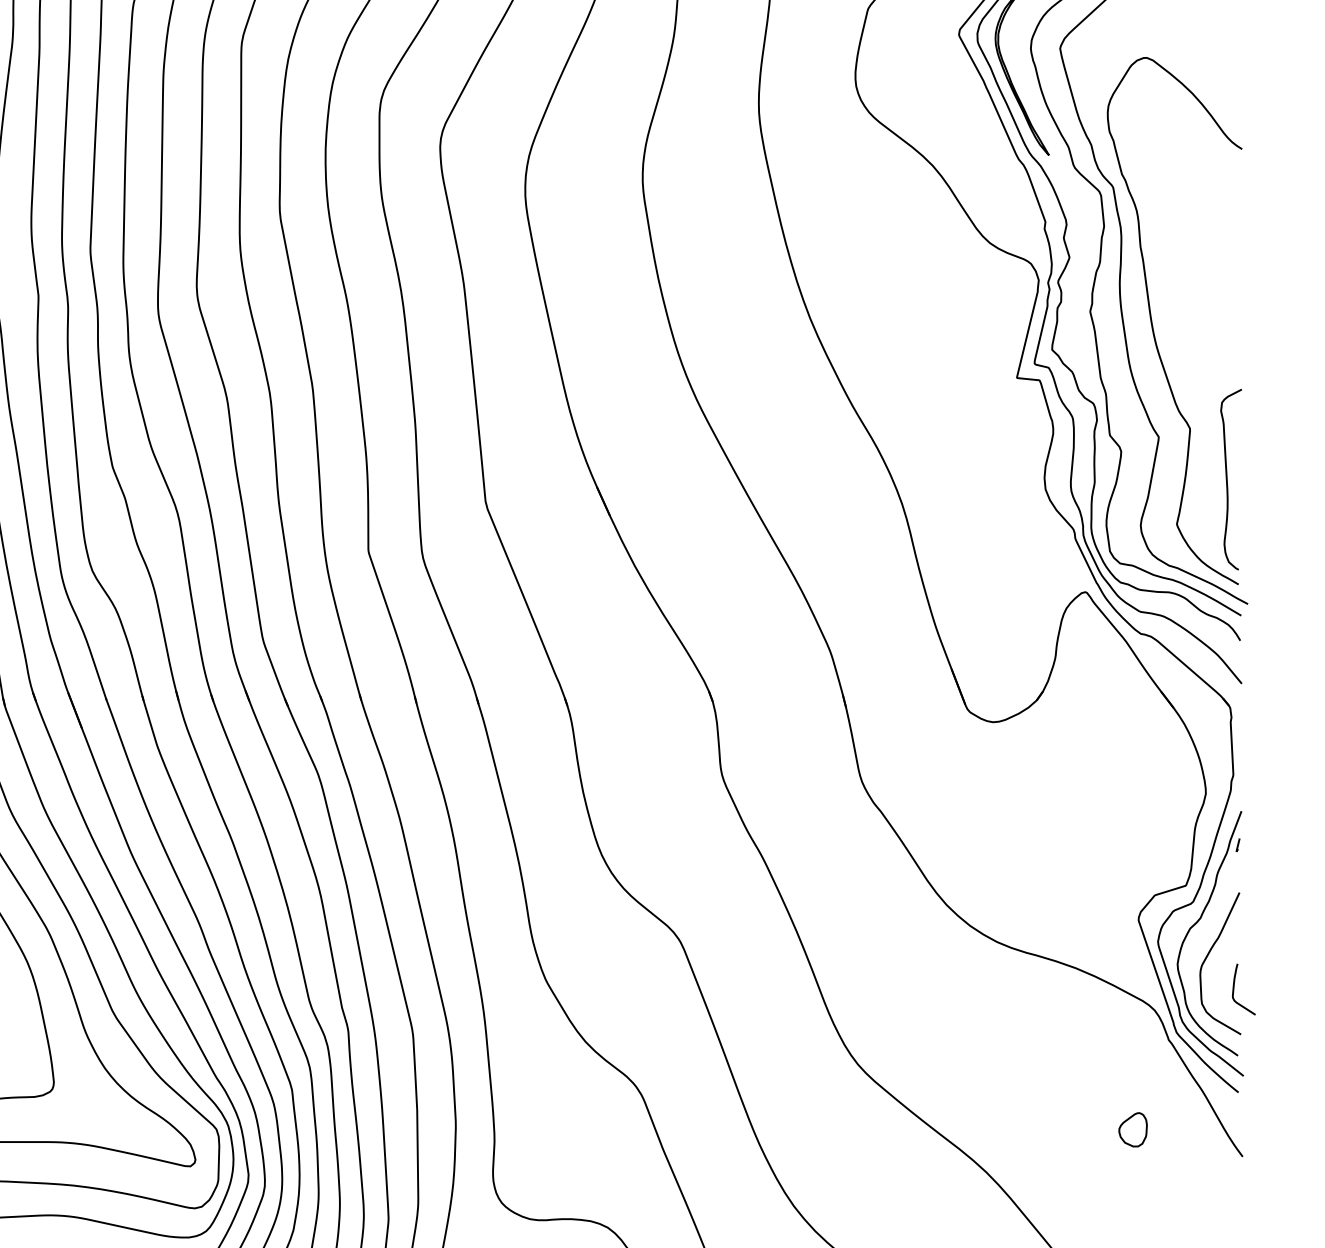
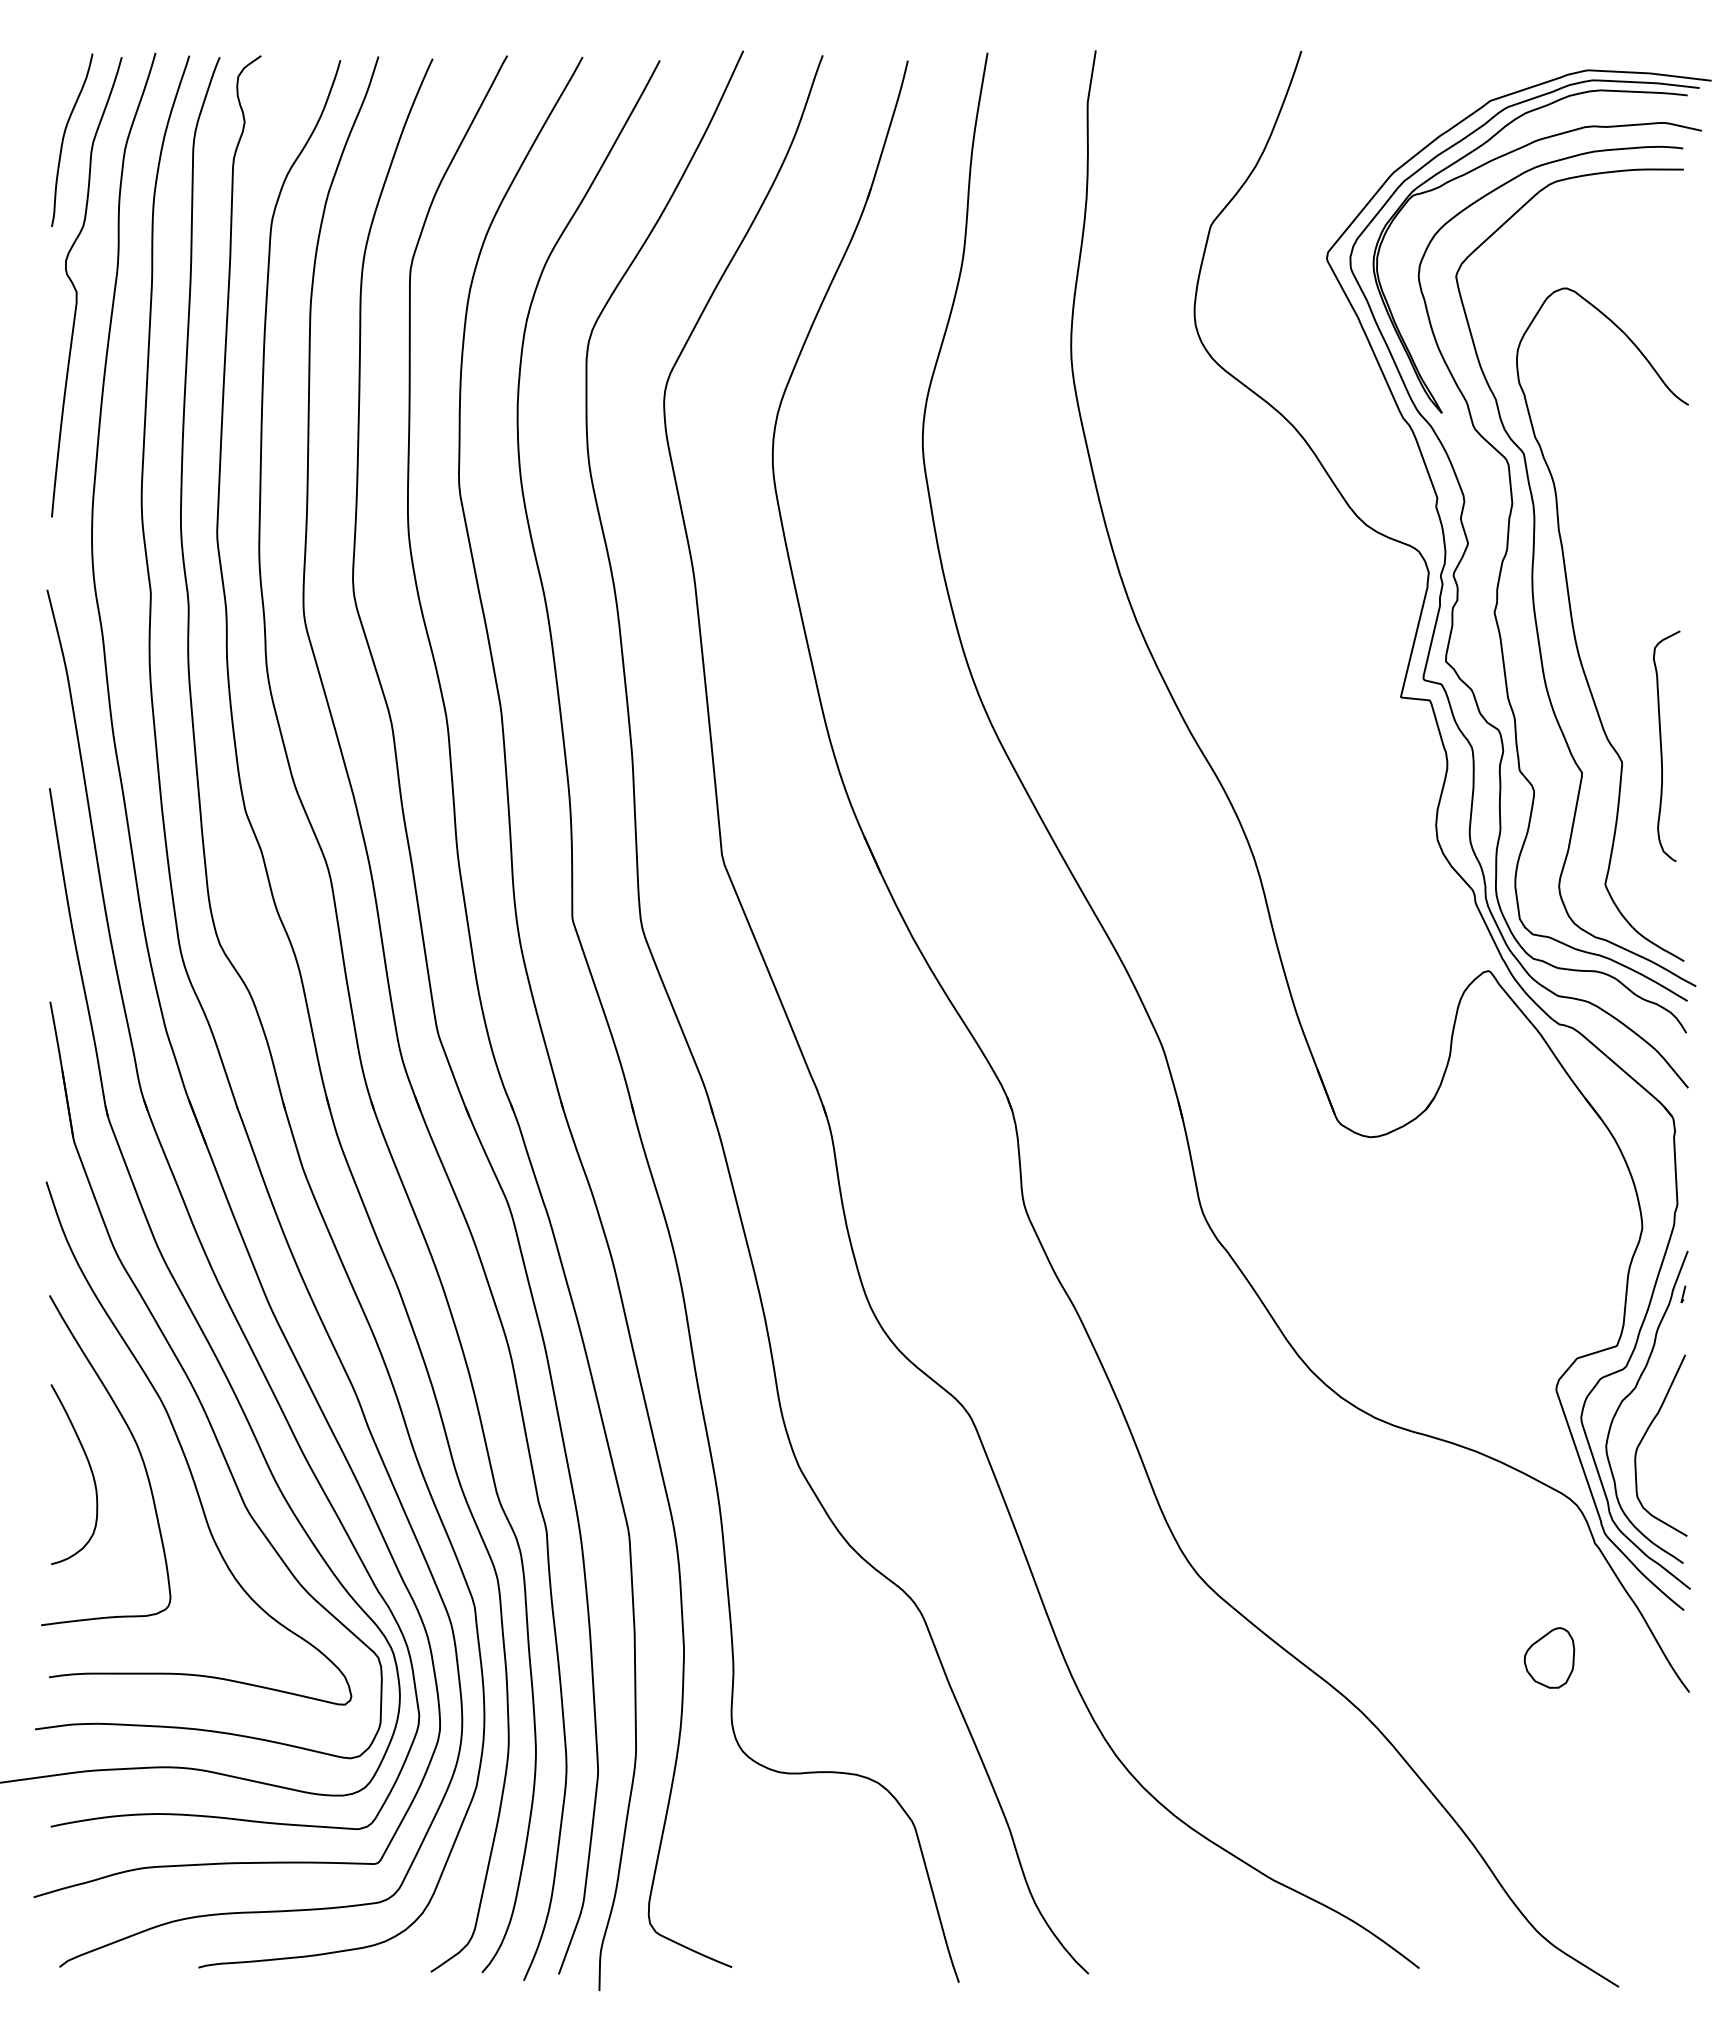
curve: (1227, 481) -> (1662, 748), moved
curve: (1234, 989) -> (1678, 1478), removed
part: (1132, 1129) -> (1548, 1657), size x1.4

